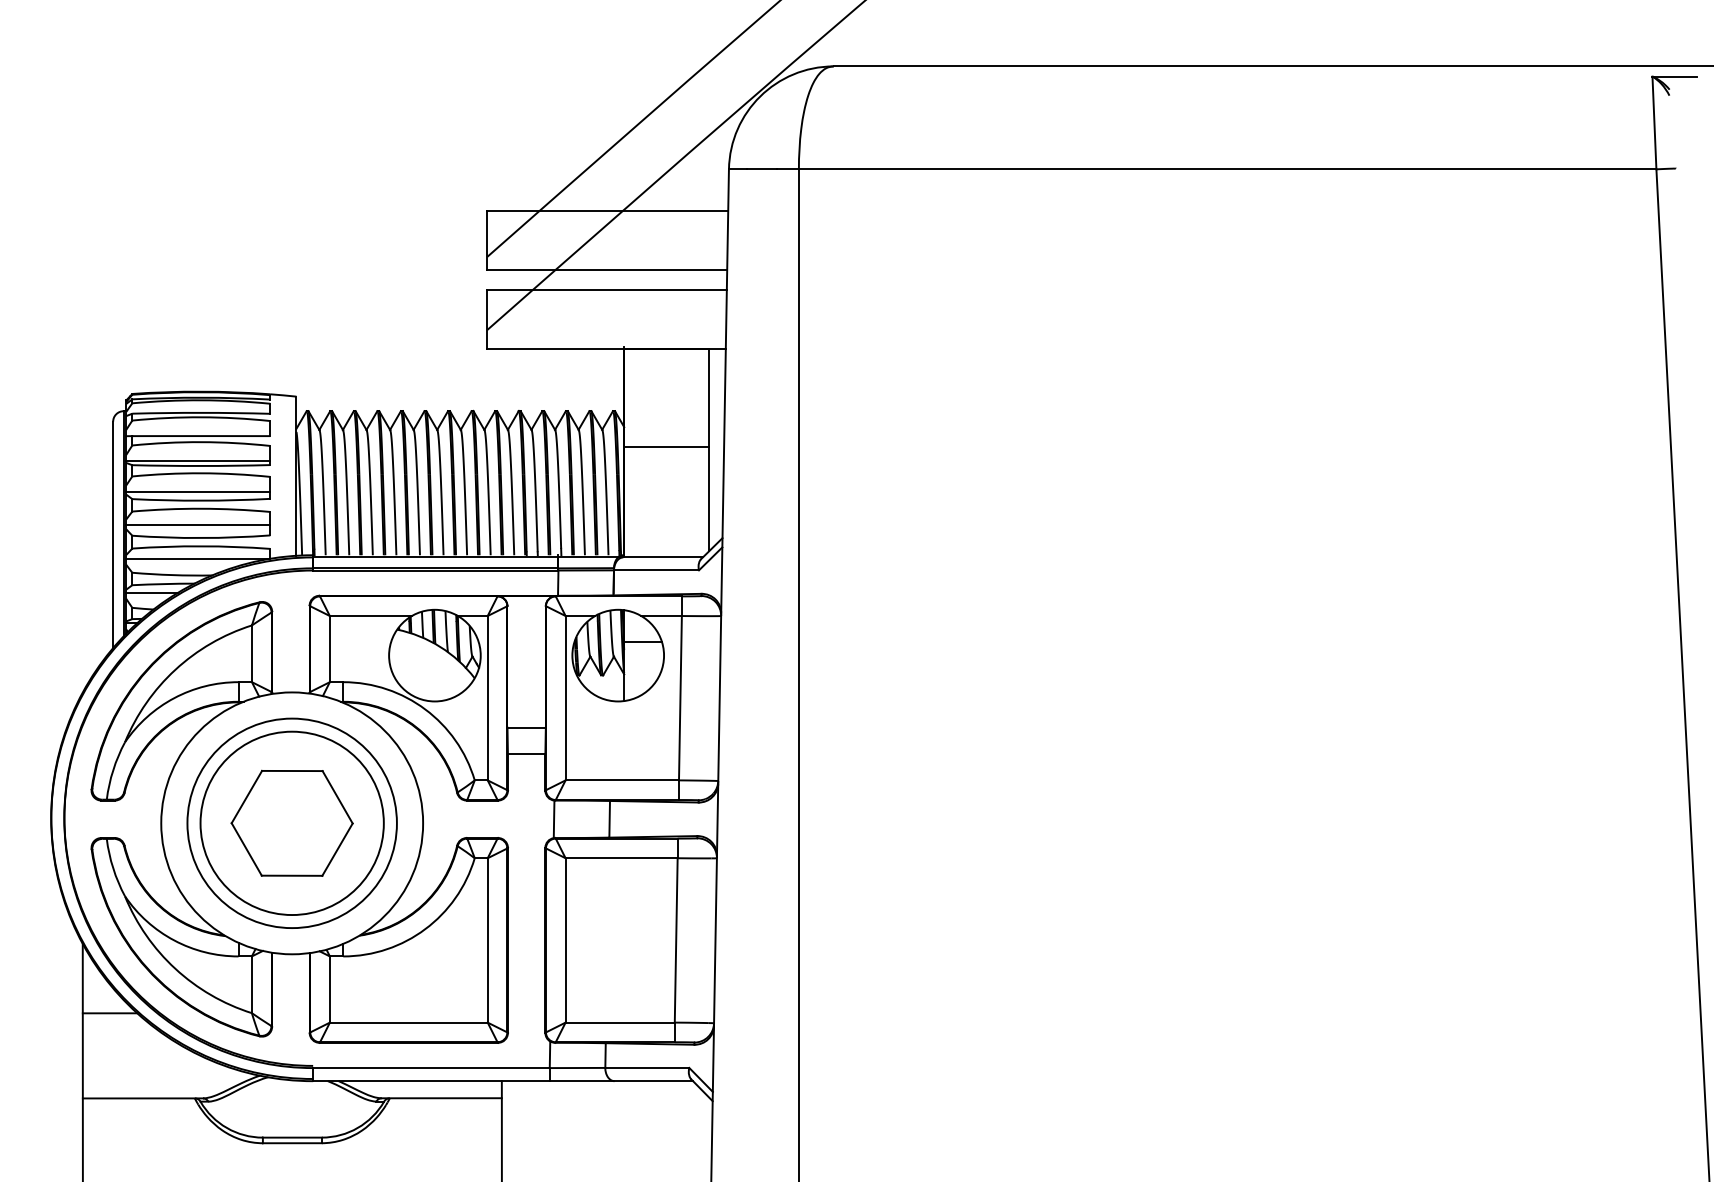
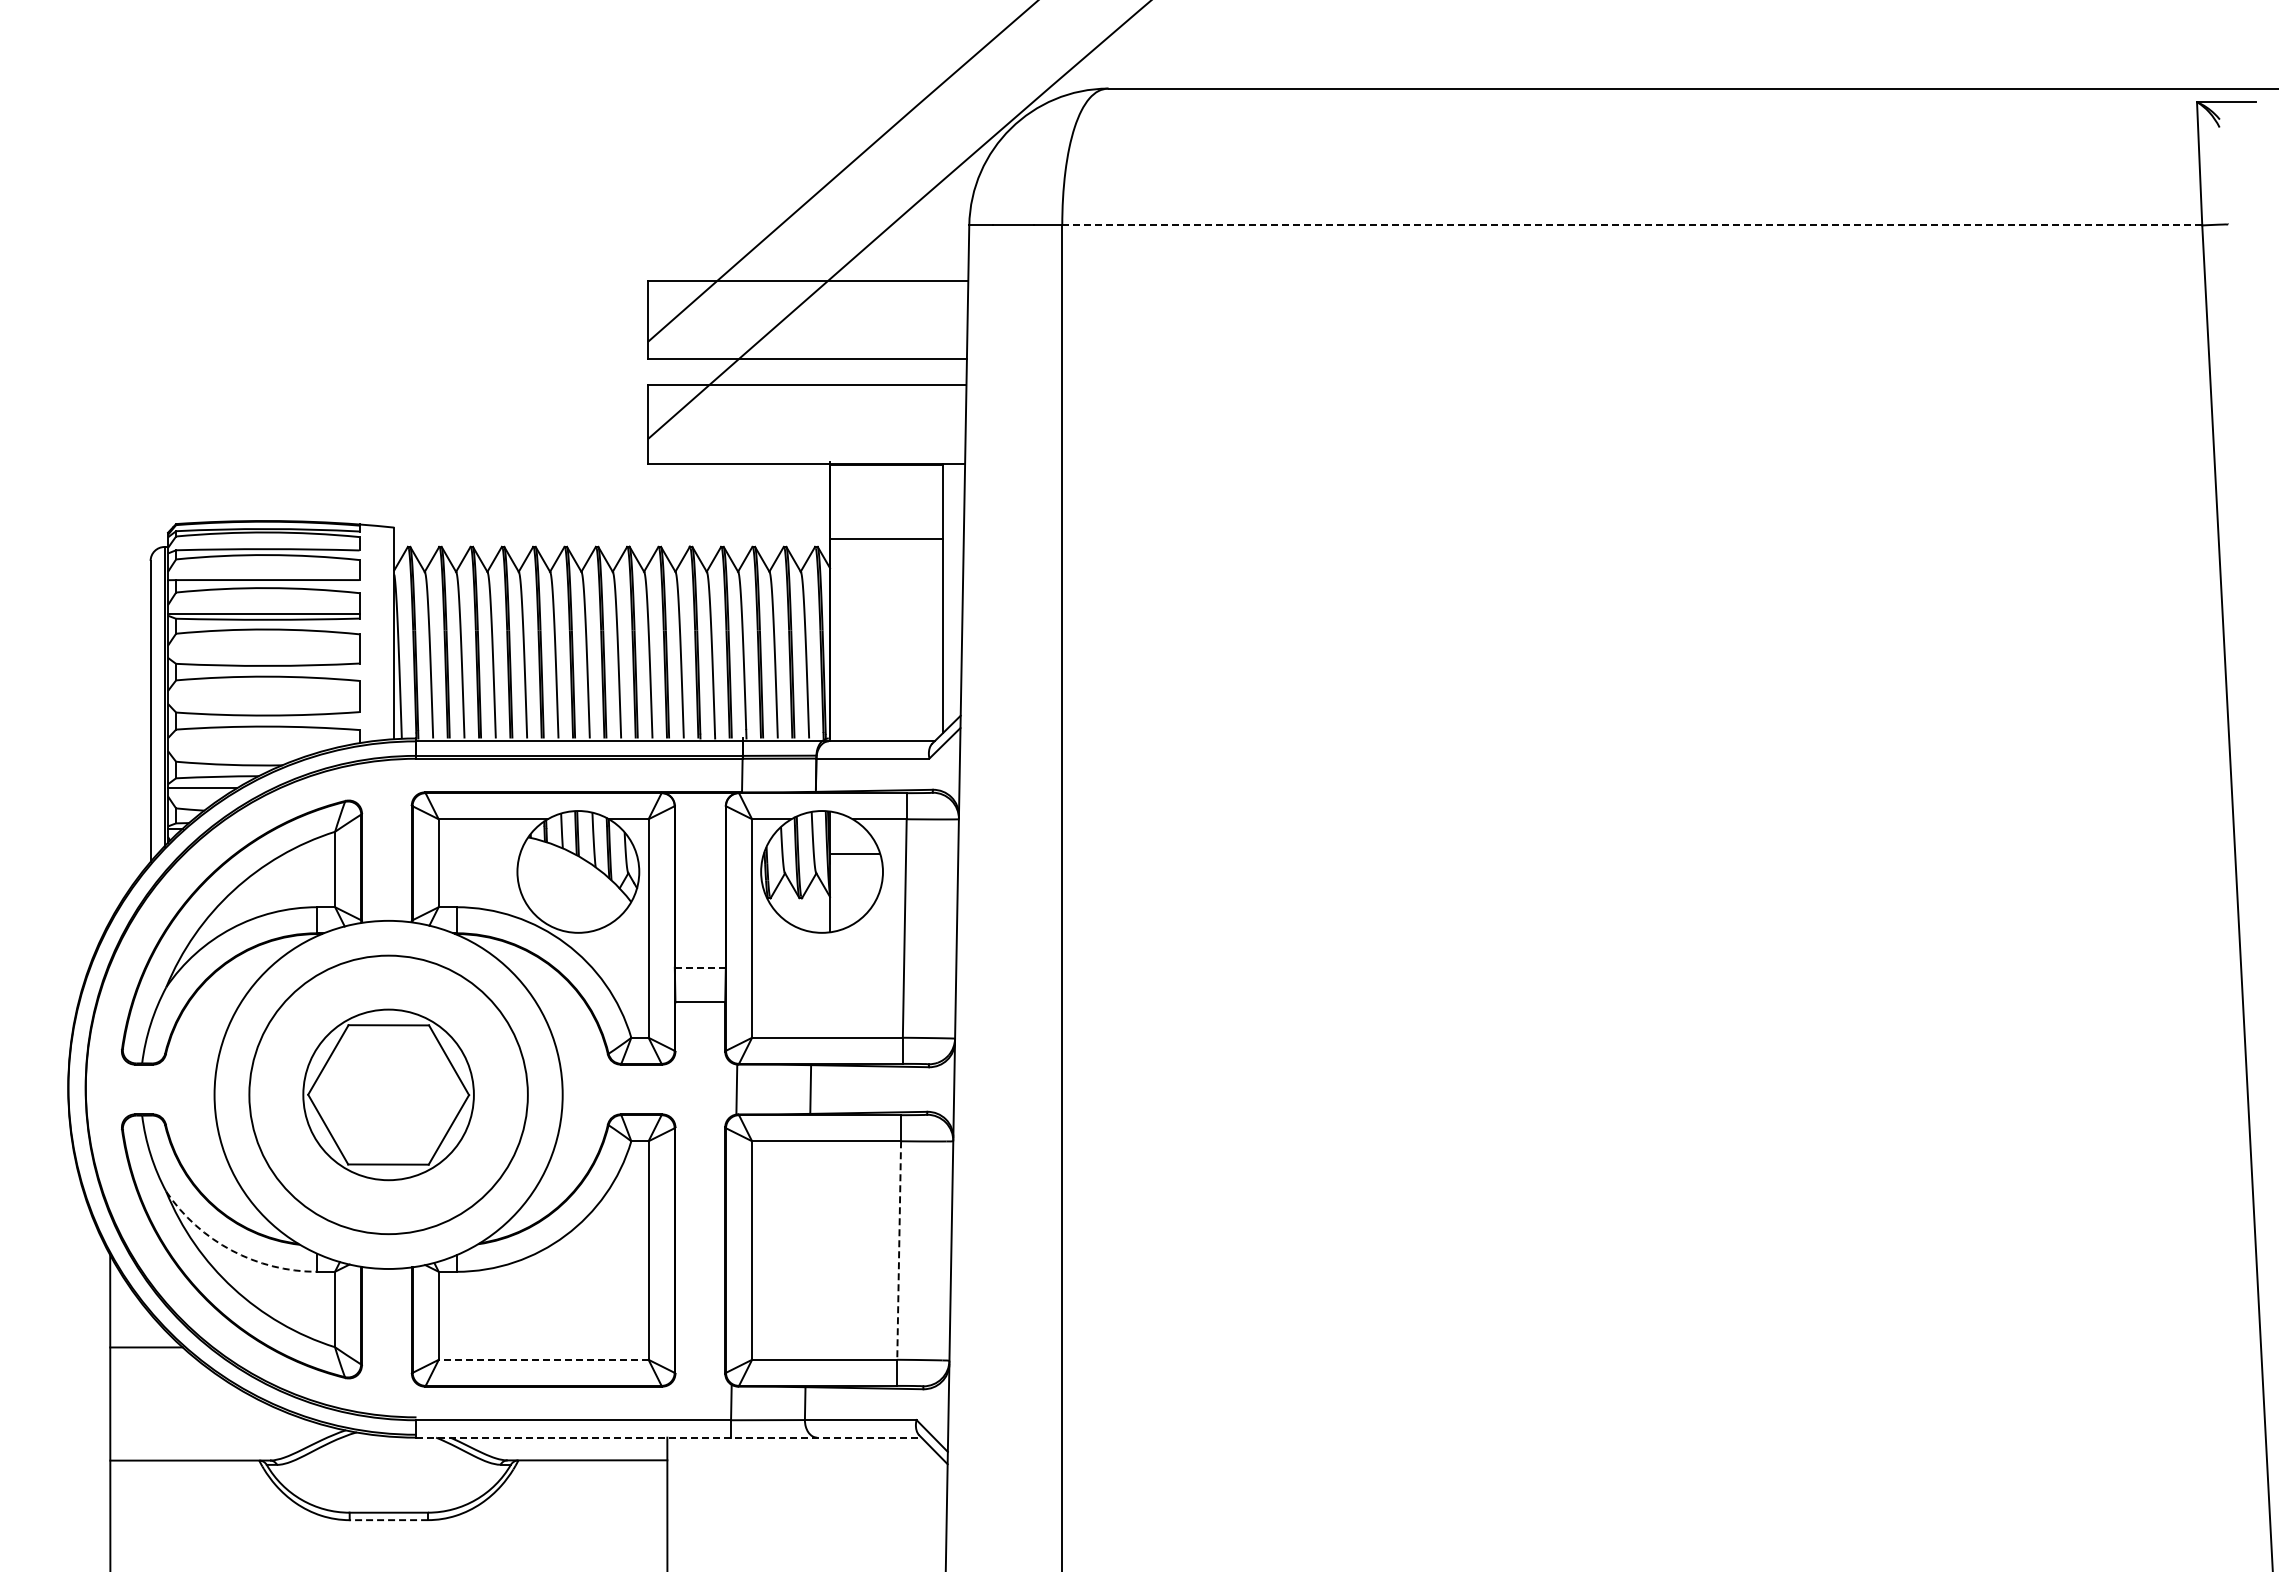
line: (1227, 169) -> (1632, 225), solid -> dashed
line: (666, 446) -> (886, 539), moved
line: (198, 491) -> (263, 653), removed
line: (198, 525) -> (263, 698), removed
line: (197, 559) -> (262, 743), removed
line: (526, 727) -> (700, 967), solid -> dashed
circle: (292, 823) -> (388, 1094), size x0.7
arc: (174, 940) -> (231, 1250), solid -> dashed
line: (676, 941) -> (899, 1251), solid -> dashed
line: (408, 1022) -> (543, 1359), solid -> dashed
line: (503, 1081) -> (669, 1437), solid -> dashed
line: (292, 1143) -> (388, 1520), solid -> dashed

